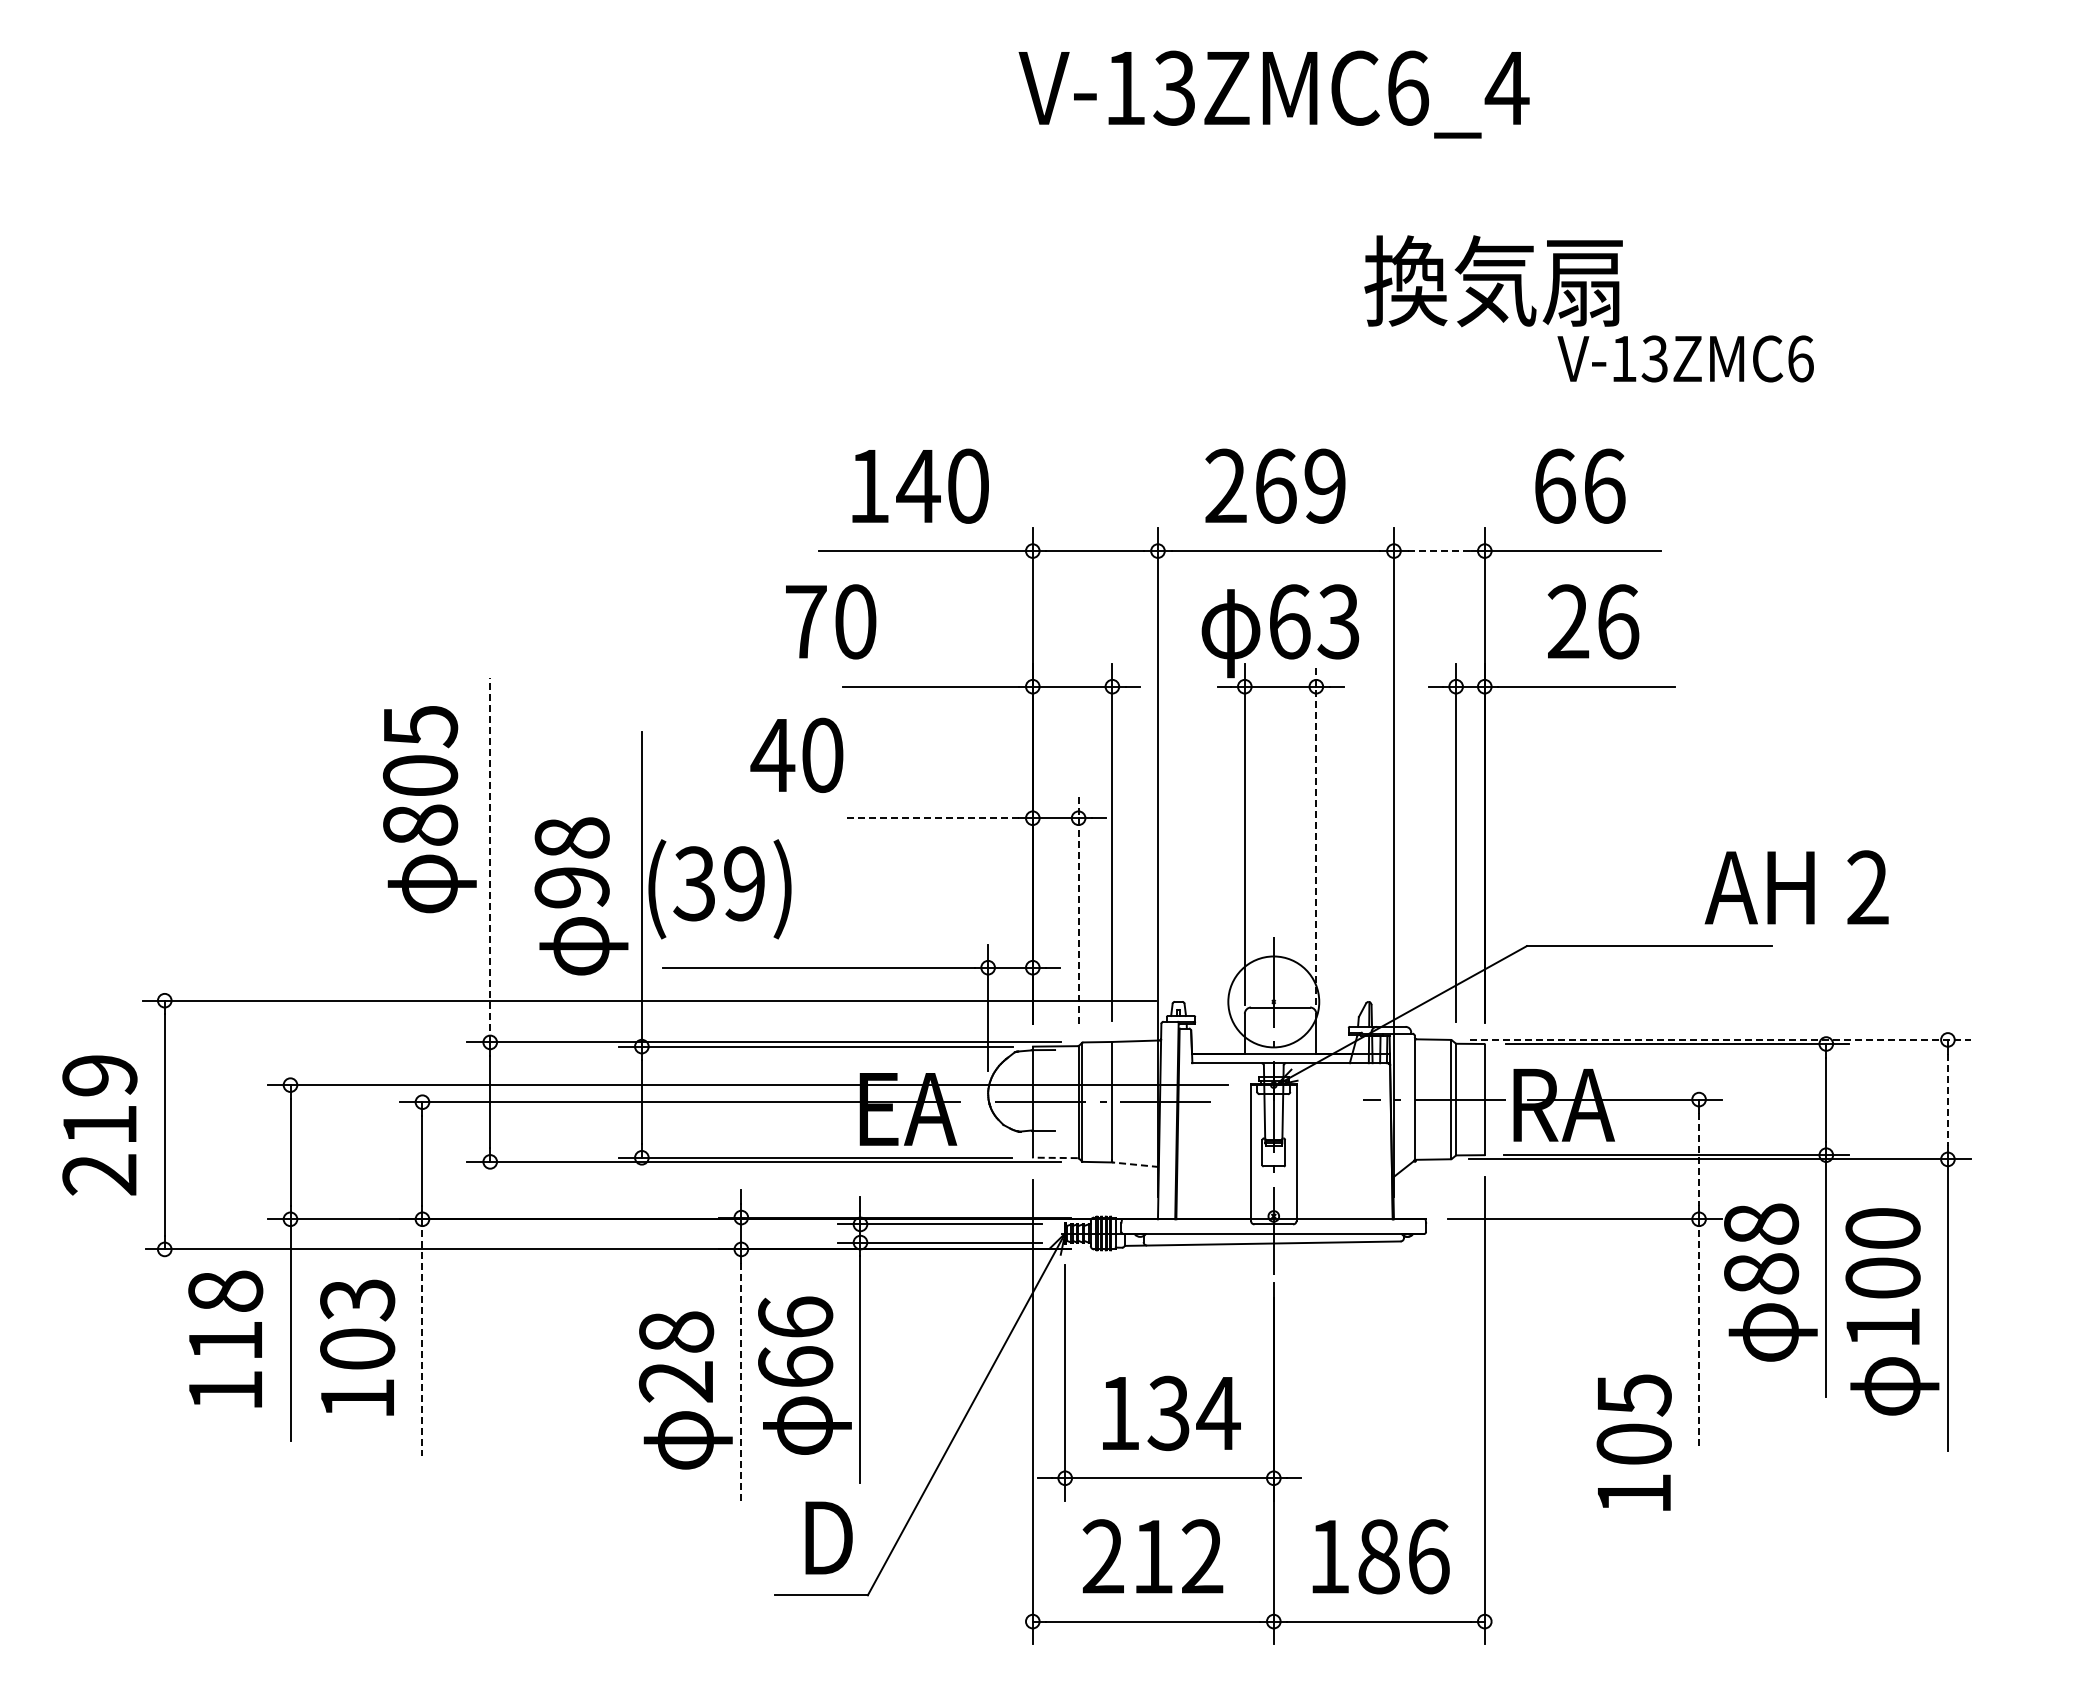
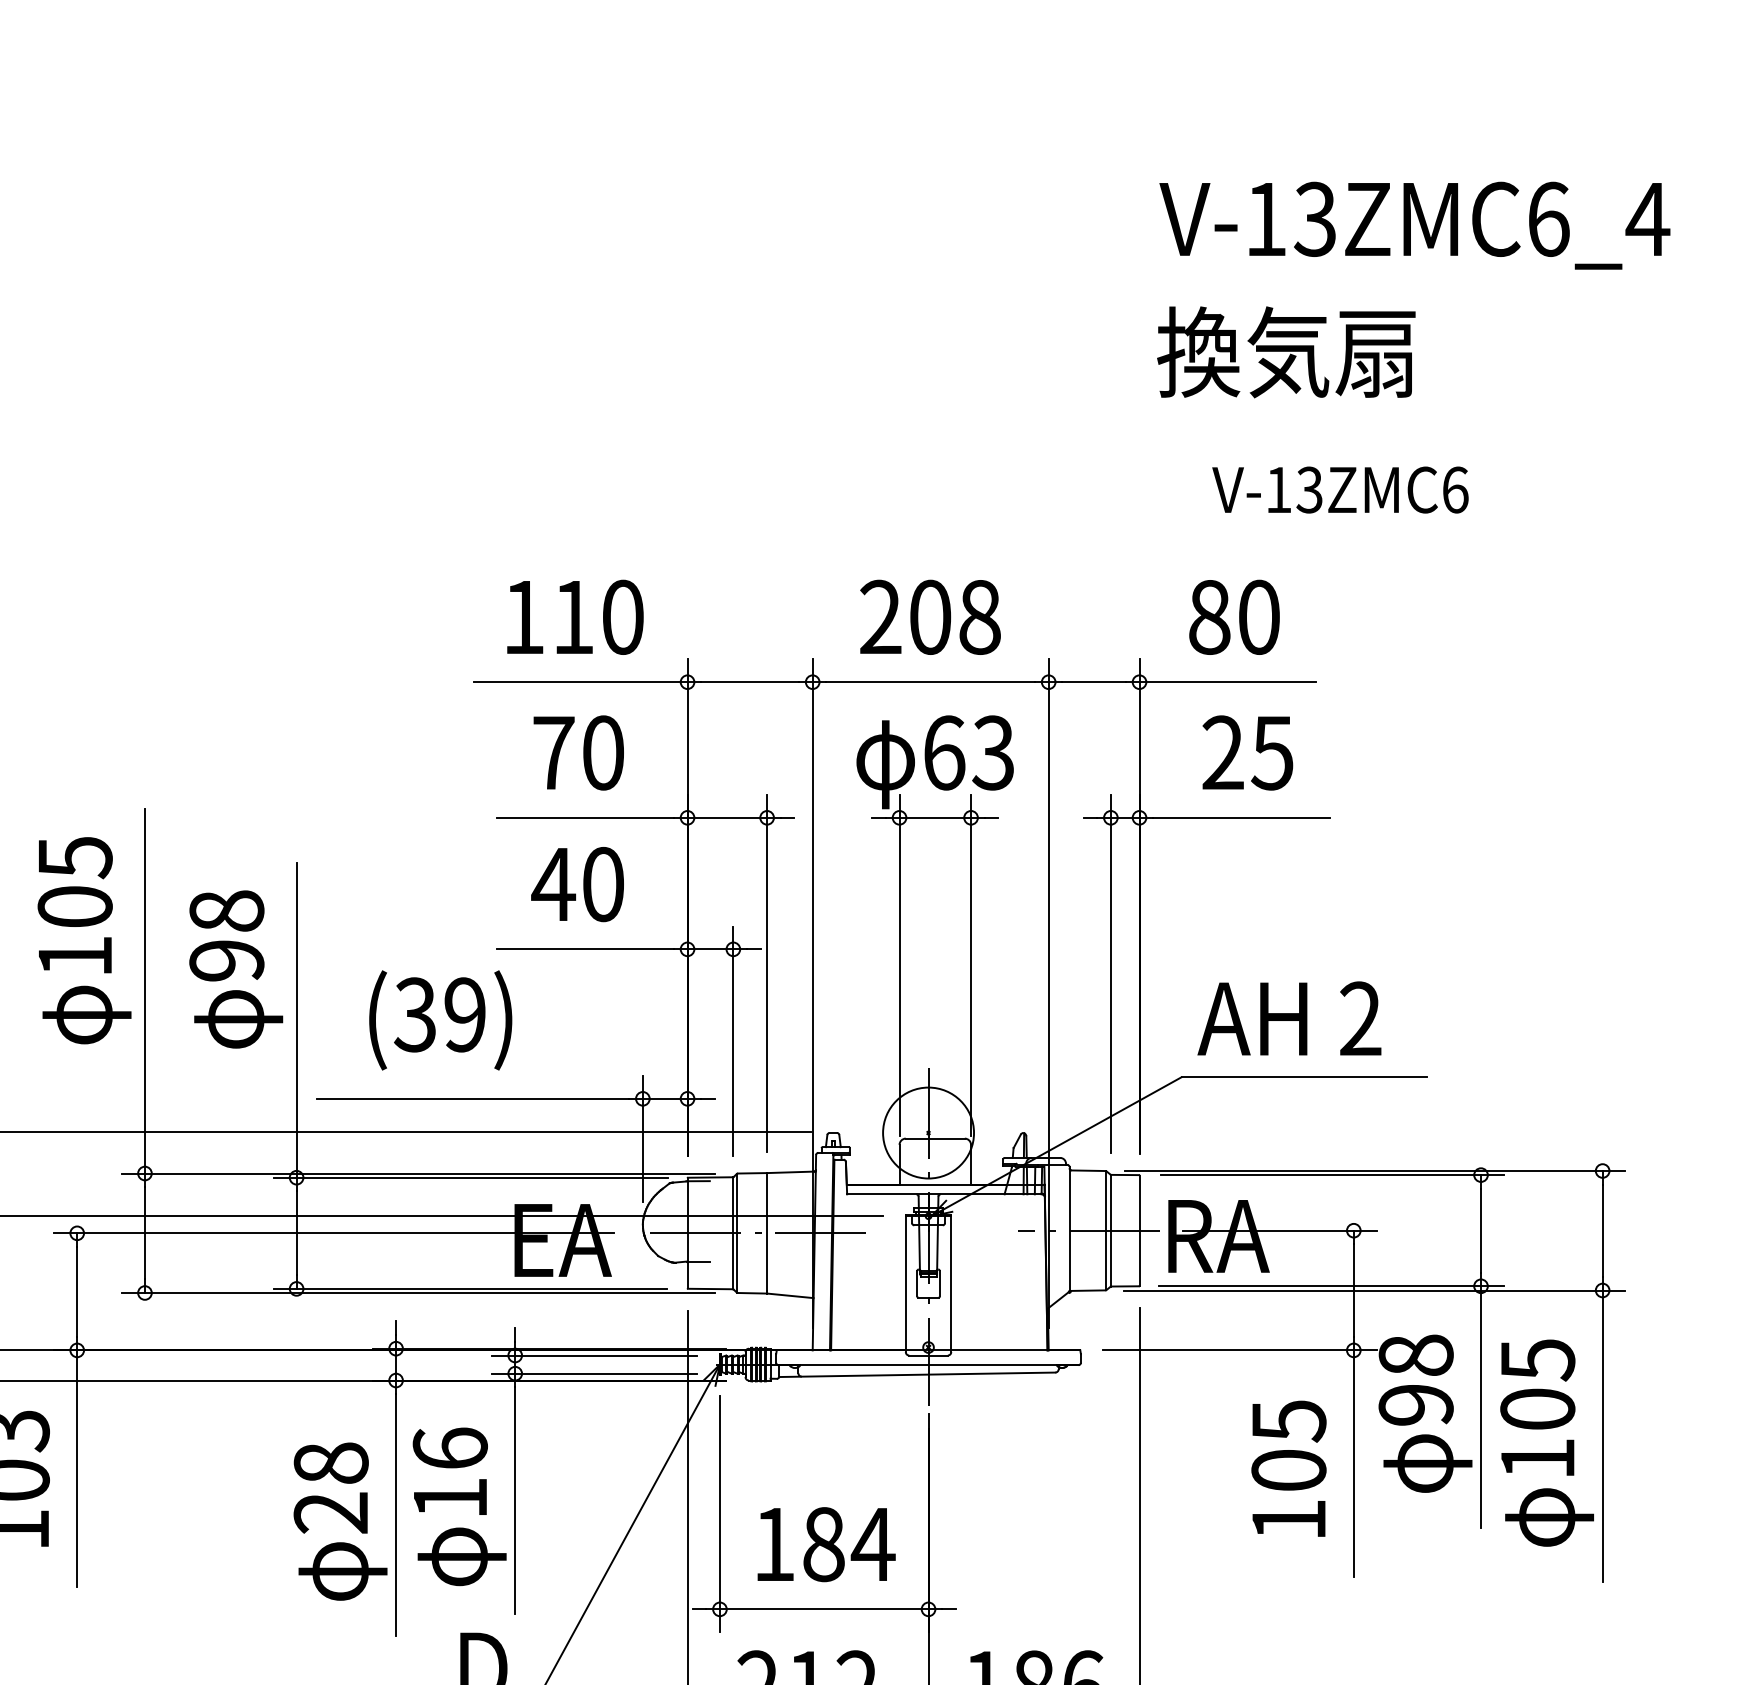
text: (1273, 94) -> (1414, 225), moved
text: (1493, 281) -> (1286, 352), moved
text: (1300, 485) -> (955, 616), 269 -> 208
text: (1579, 485) -> (1234, 616), 66 -> 80
text: (918, 486) -> (573, 617), 140 -> 110
line: (1439, 551) -> (1094, 682), dashed -> solid
text: (831, 621) -> (579, 752), moved
text: (1617, 621) -> (1272, 752), 26 -> 25
text: (796, 754) -> (577, 883), moved
line: (930, 818) -> (585, 949), dashed -> solid
text: (420, 824) -> (75, 955), 805 -> 105
line: (1316, 834) -> (971, 965), dashed -> solid
line: (490, 859) -> (145, 990), dashed -> solid
text: (1796, 887) -> (1289, 1018), moved
text: (719, 889) -> (440, 1020), moved
text: (581, 896) -> (236, 969), moved
line: (1078, 909) -> (733, 1040), dashed -> solid
line: (1721, 1039) -> (1376, 1170), dashed -> solid
line: (1947, 1100) -> (1602, 1231), dashed -> solid
line: (1055, 1157) -> (710, 1288), dashed -> solid
line: (1699, 1159) -> (1354, 1290), dashed -> solid
line: (1135, 1164) -> (790, 1295), dashed -> solid
text: (1882, 1229) -> (1537, 1360), 100 -> 105
text: (1761, 1273) -> (1416, 1404), 88 -> 98
line: (1699, 1332) -> (1354, 1463), dashed -> solid
line: (422, 1337) -> (77, 1468), dashed -> solid
text: (795, 1366) -> (450, 1497), 66 -> 16
line: (741, 1384) -> (396, 1515), dashed -> solid
text: (1168, 1412) -> (823, 1543), 134 -> 184
text: (1633, 1442) -> (1288, 1468), moved

